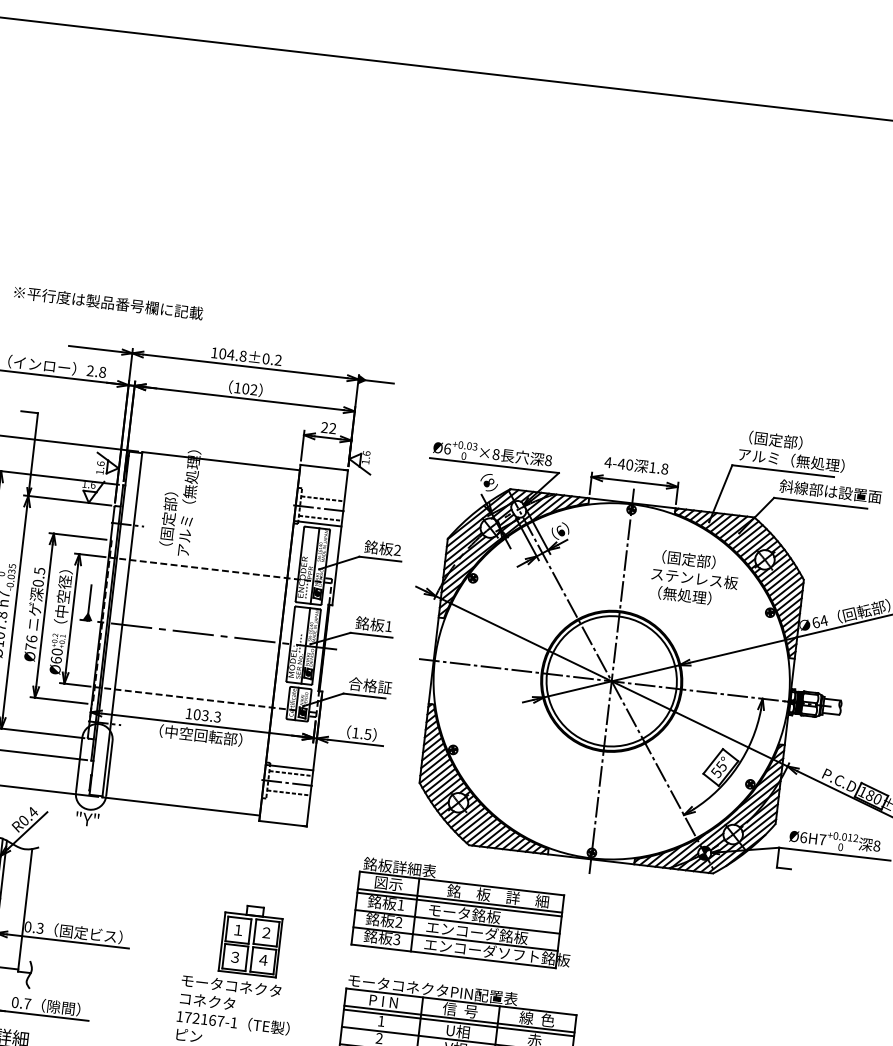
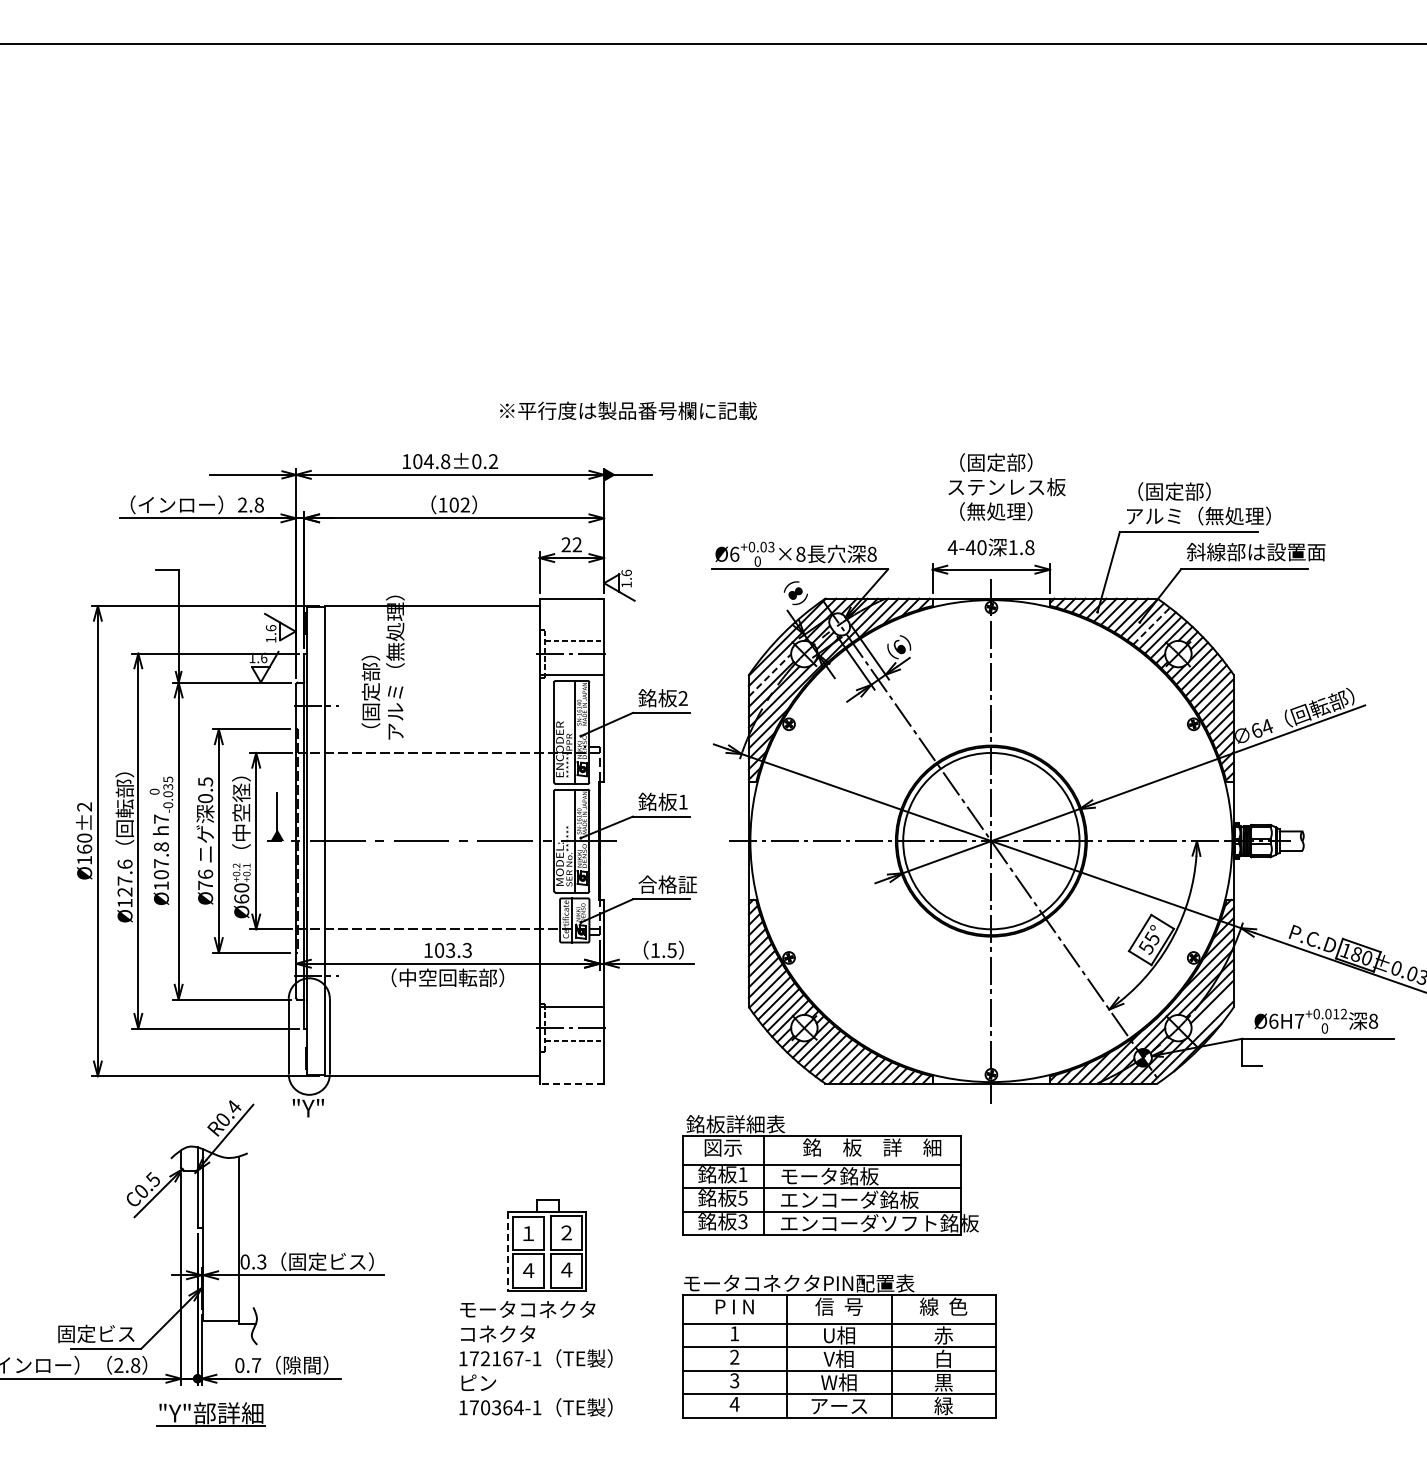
text: (108, 302) -> (628, 410), moved
line: (320, 518) -> (574, 667), removed
line: (747, 537) -> (1151, 626), solid -> dashed
line: (463, 540) -> (770, 675), solid -> dashed
text: (694, 578) -> (1006, 486), moved
line: (290, 773) -> (574, 1014), removed
line: (282, 823) -> (571, 1083), solid -> dashed
line: (758, 825) -> (1211, 1012), removed
line: (459, 900) -> (821, 1159), removed
text: (398, 921) -> (742, 1197), 2 -> 5
line: (222, 941) -> (508, 1251), solid -> dashed
text: (235, 957) -> (528, 1270), ３ -> ４
line: (459, 1018) -> (839, 1318), removed

